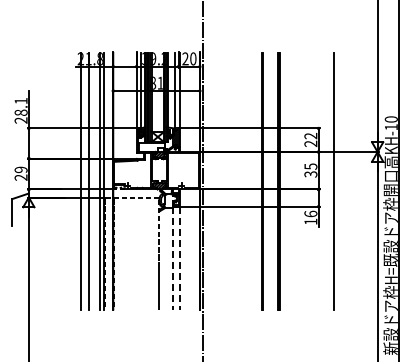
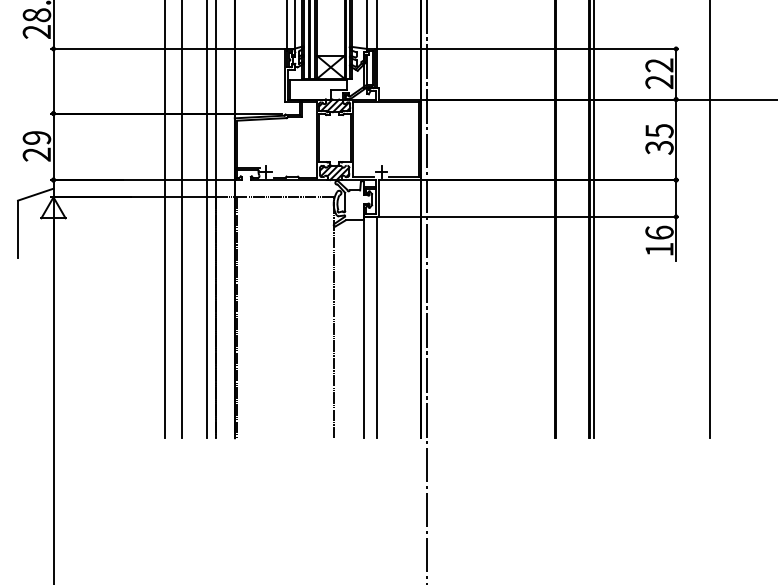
line: (173, 258) -> (364, 328), dashed -> solid
line: (179, 258) -> (377, 328), dashed -> solid

